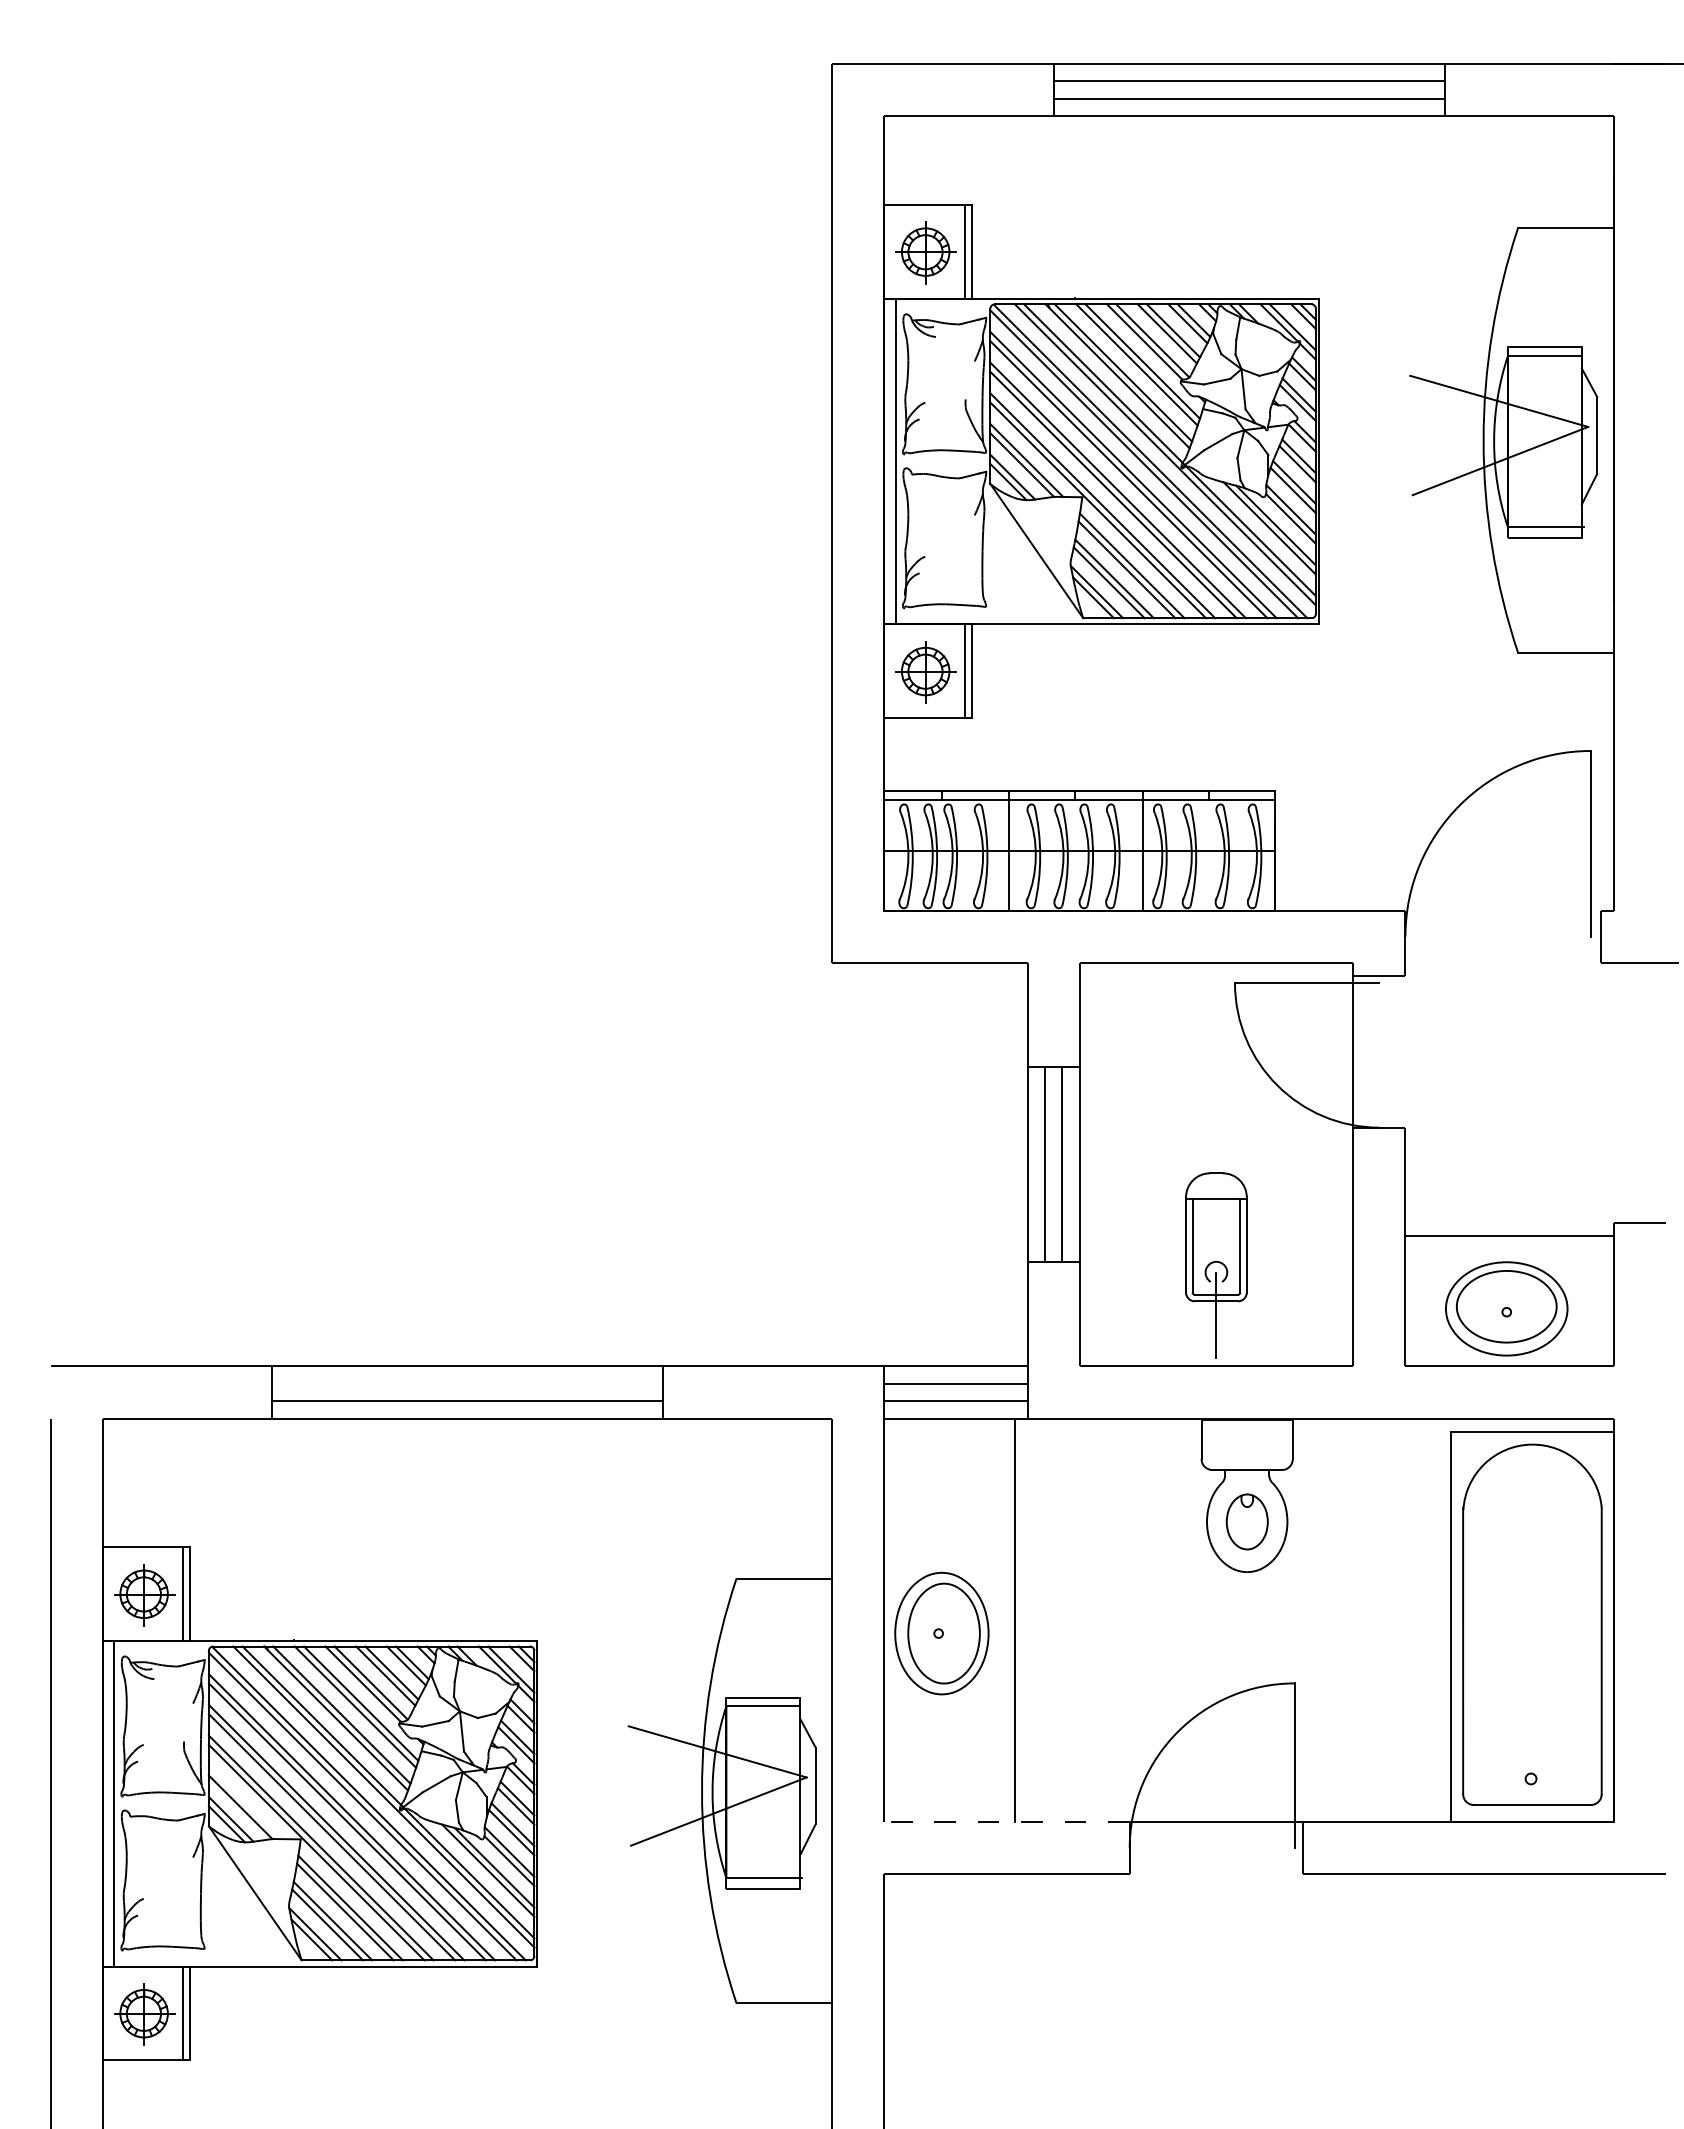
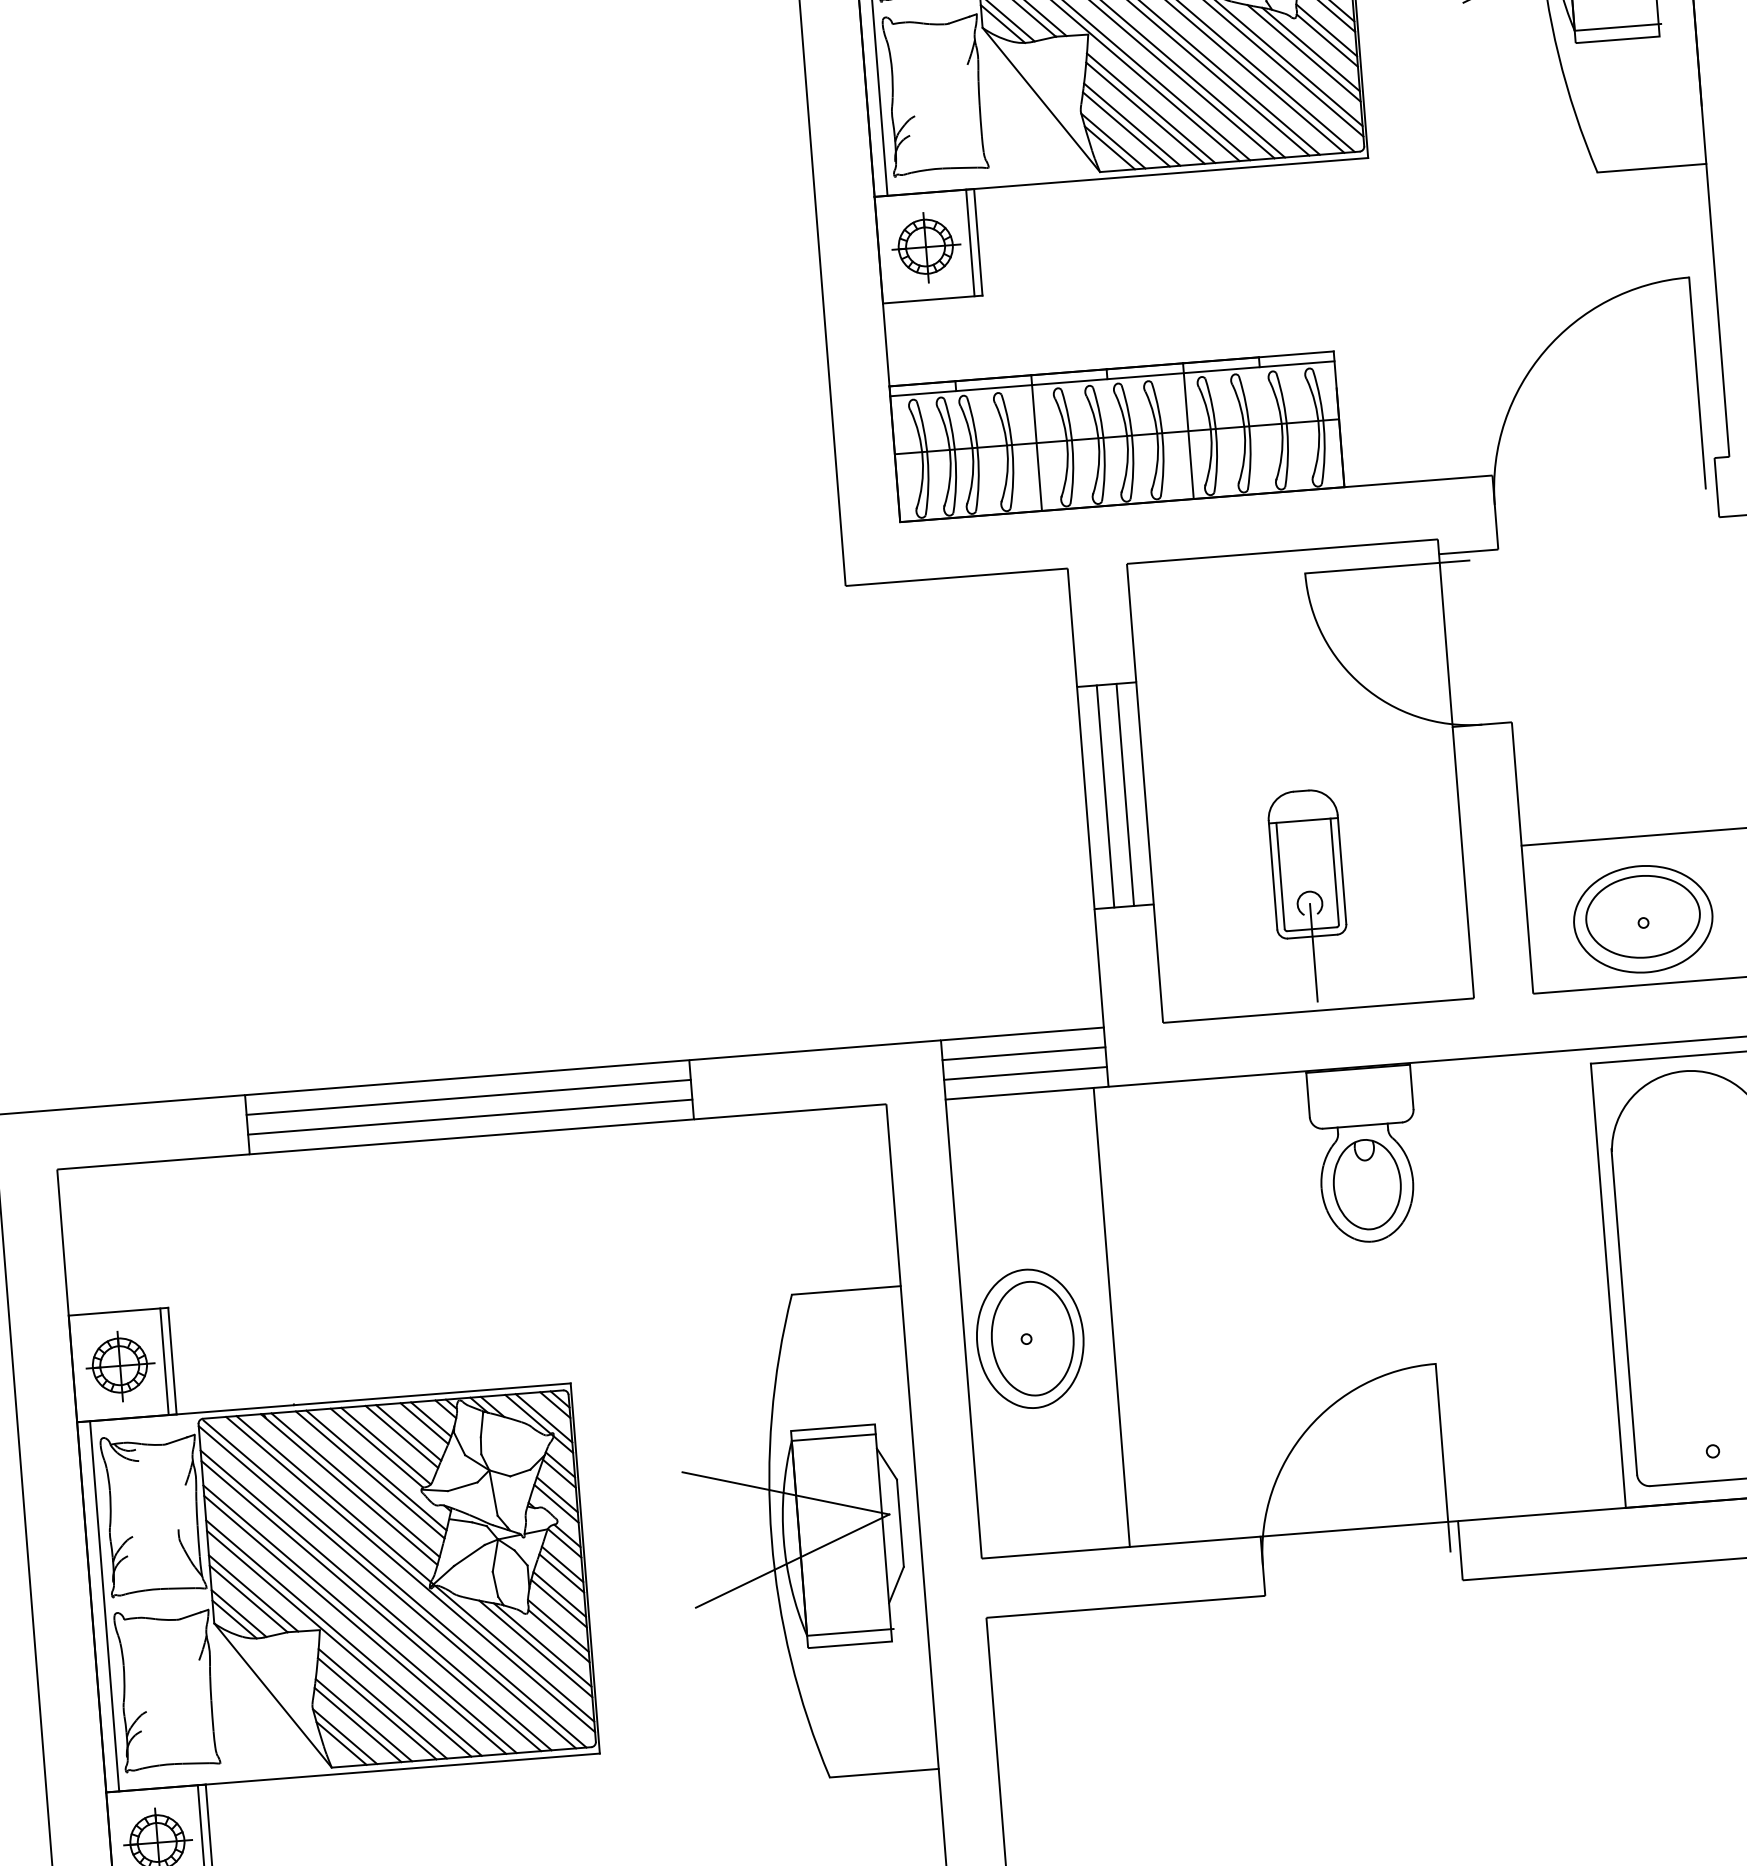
line: (467, 1383) -> (468, 1097), added
part: (1247, 1521) -> (1367, 1184), size x1.43
line: (244, 1802) -> (252, 1593), added
line: (1007, 1822) -> (1121, 1547), dashed -> solid

